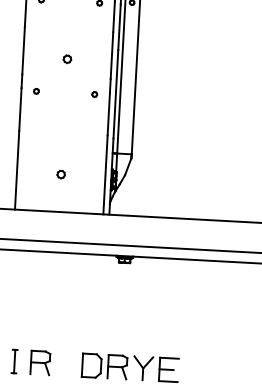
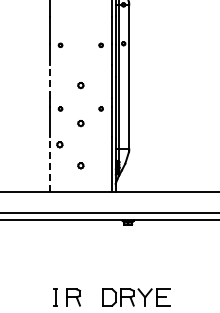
line: (24, 49) -> (50, 80), solid -> dashed
part: (63, 113) -> (80, 123), added
part: (32, 142) -> (59, 144), added
line: (17, 168) -> (50, 163), solid -> dashed

